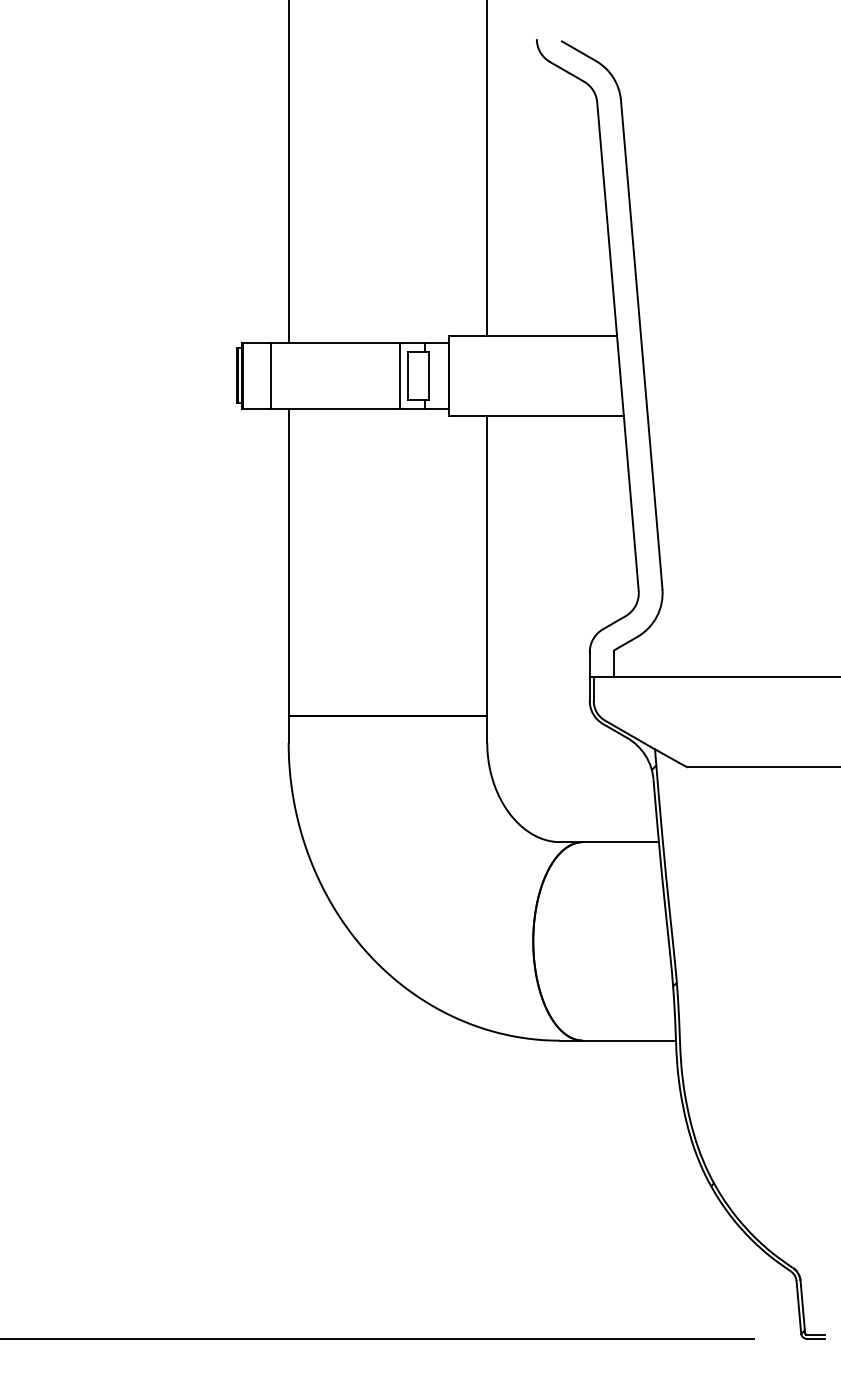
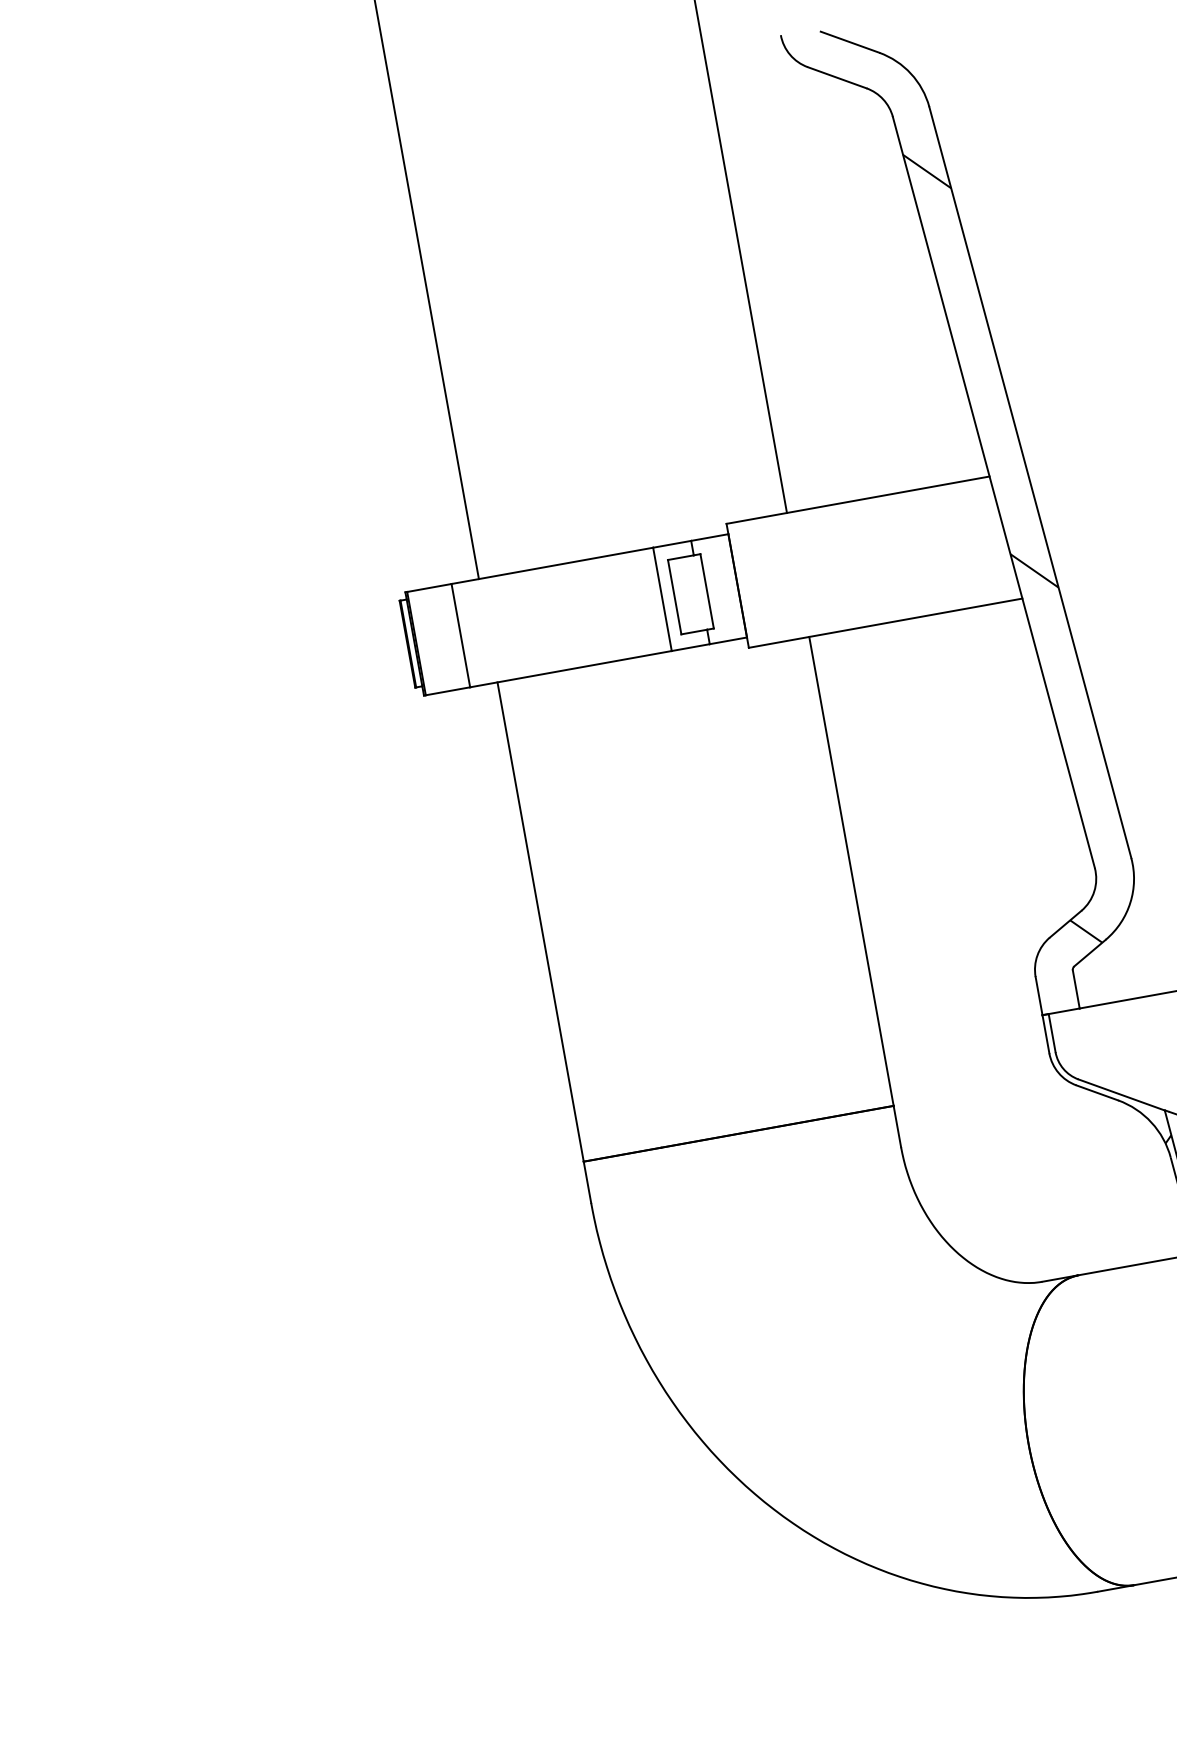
hatch: (623, 382) -> (1012, 546), added

